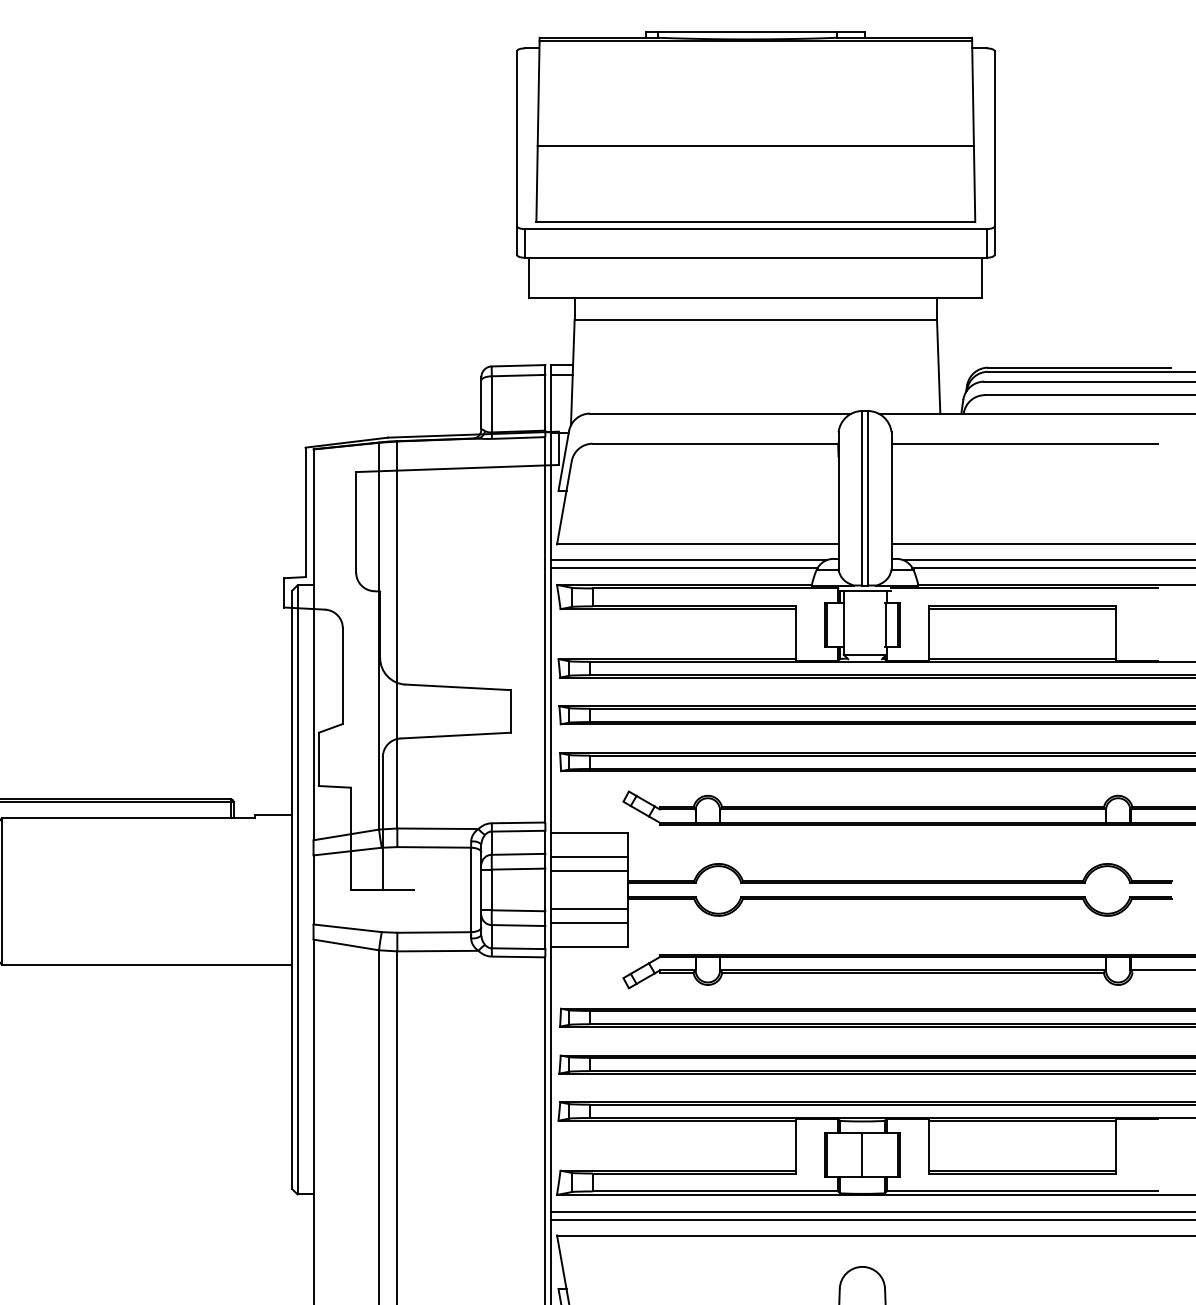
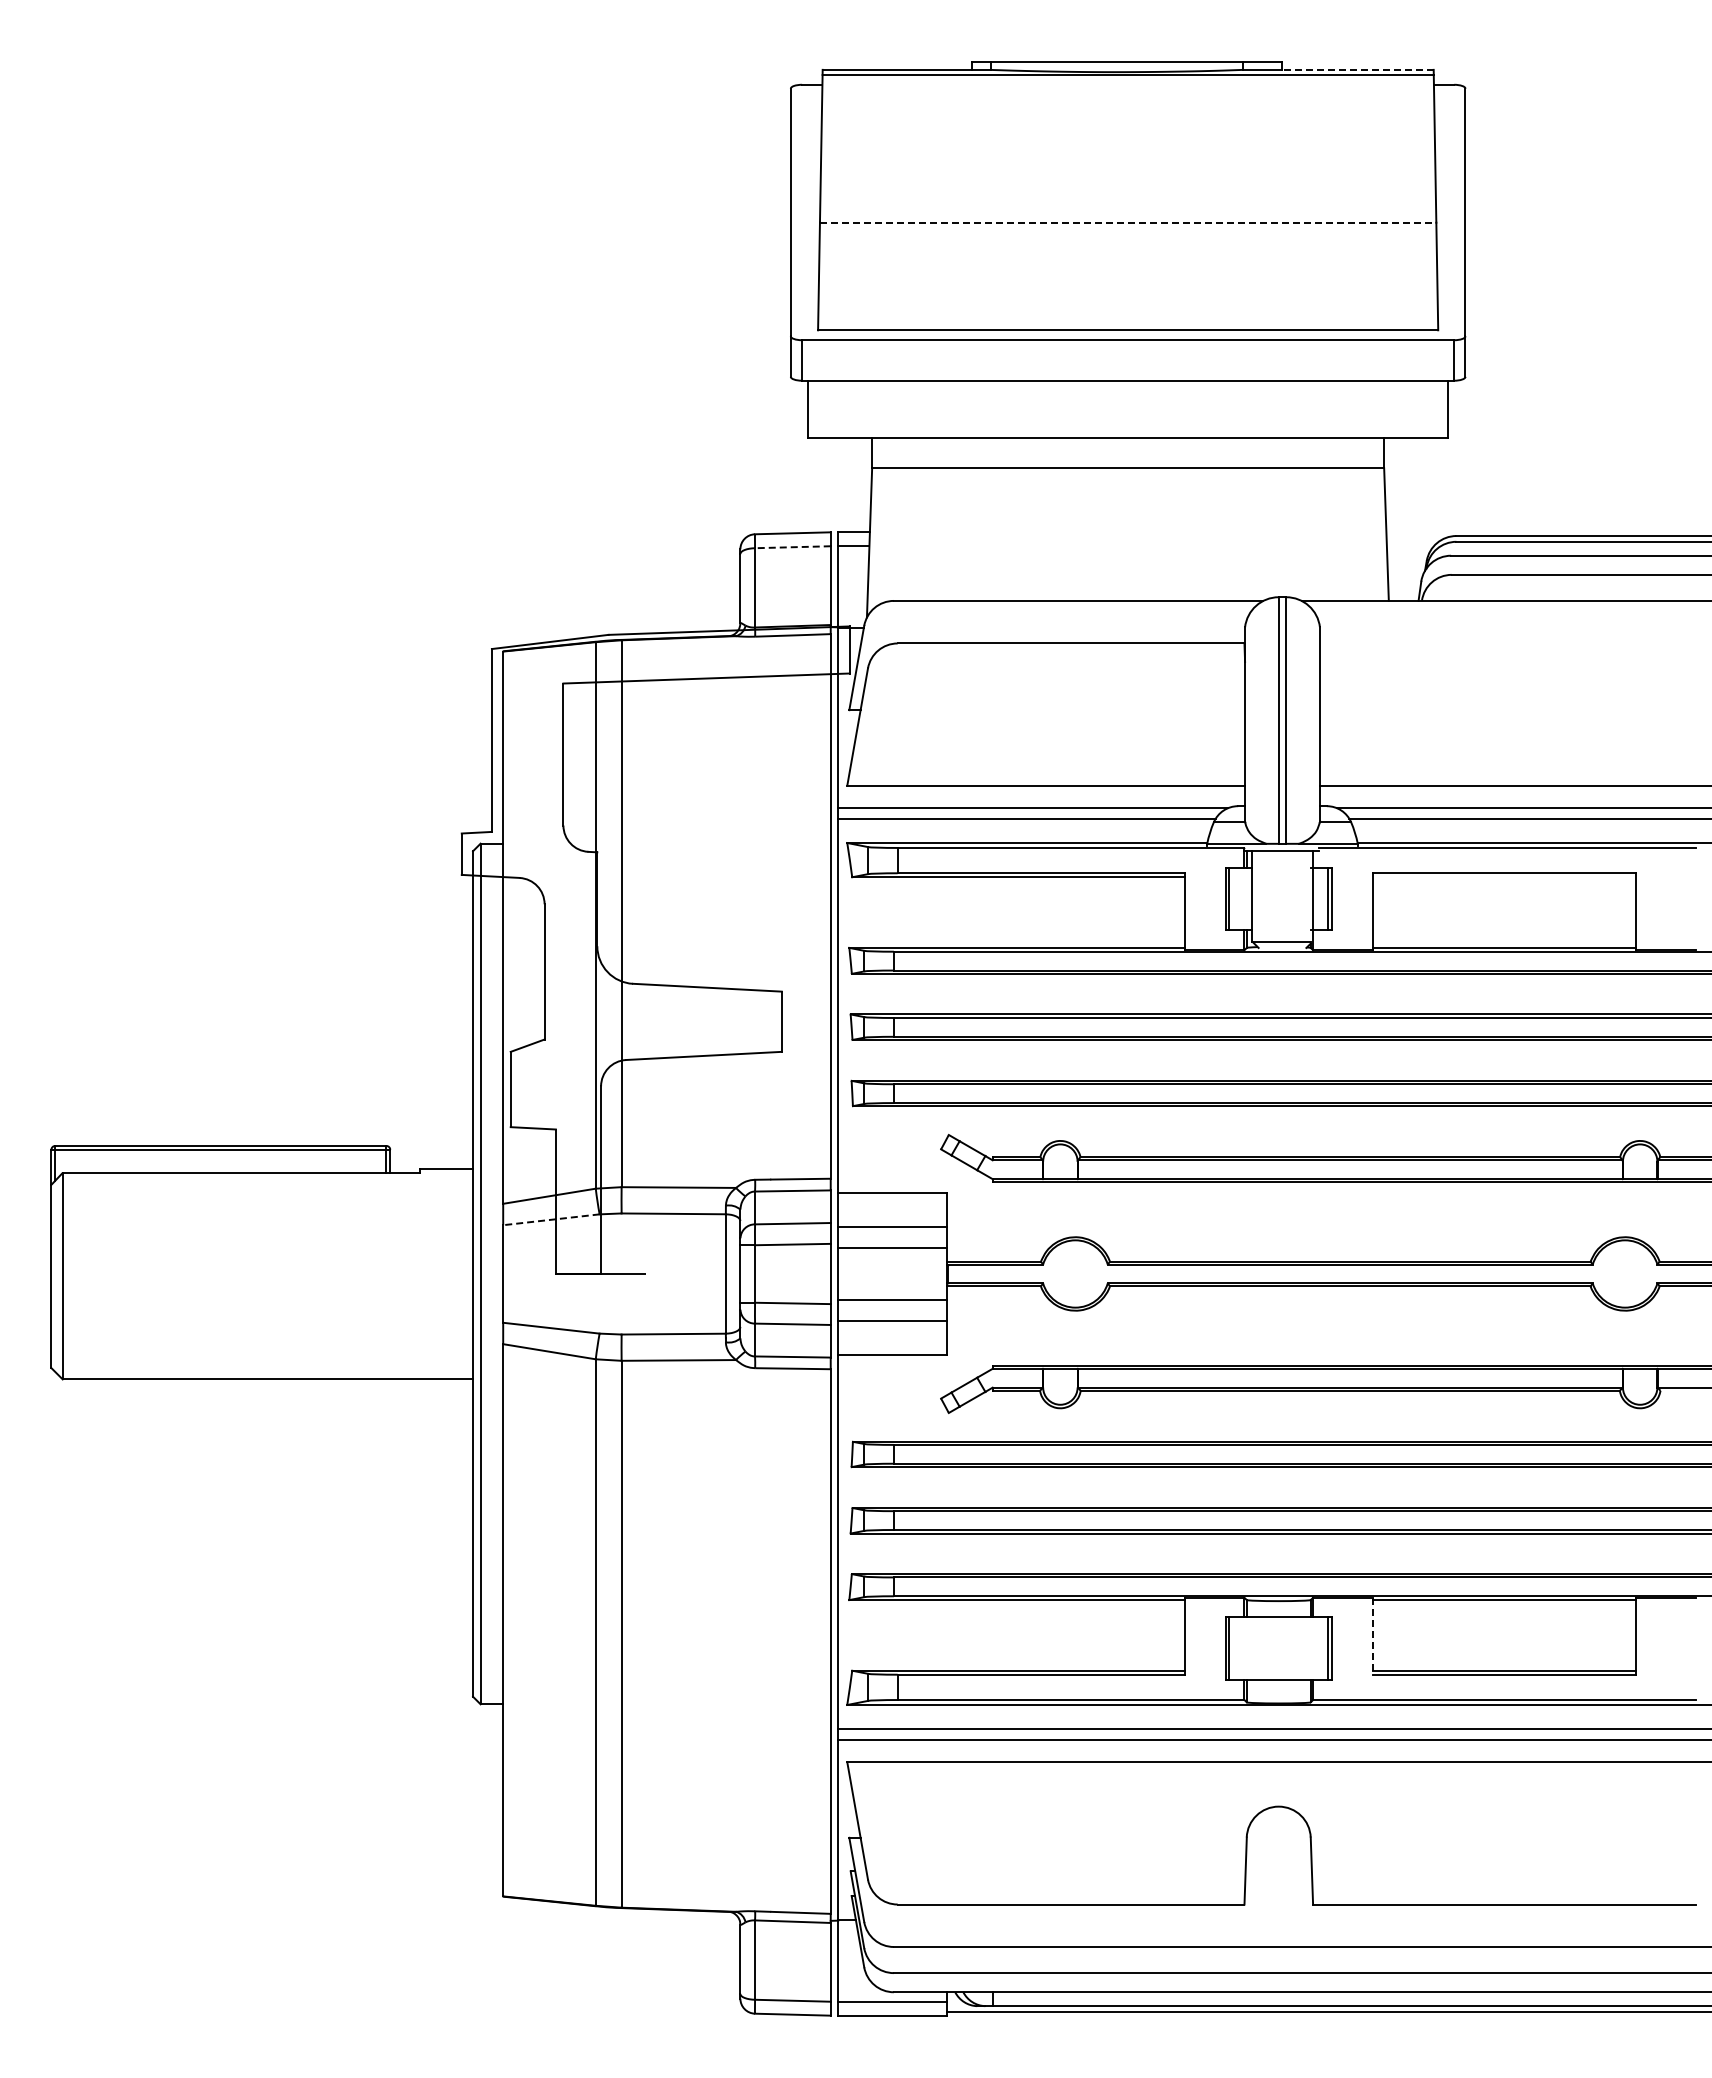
line: (918, 37) -> (1357, 69), solid -> dashed
line: (756, 145) -> (1128, 222), solid -> dashed
line: (518, 375) -> (792, 547), solid -> dashed
line: (1025, 443) -> (1508, 643), removed
line: (1022, 609) -> (1504, 877), removed
line: (347, 851) -> (551, 1219), solid -> dashed
line: (928, 1146) -> (1372, 1636), solid -> dashed
line: (862, 1154) -> (1278, 1648), removed

